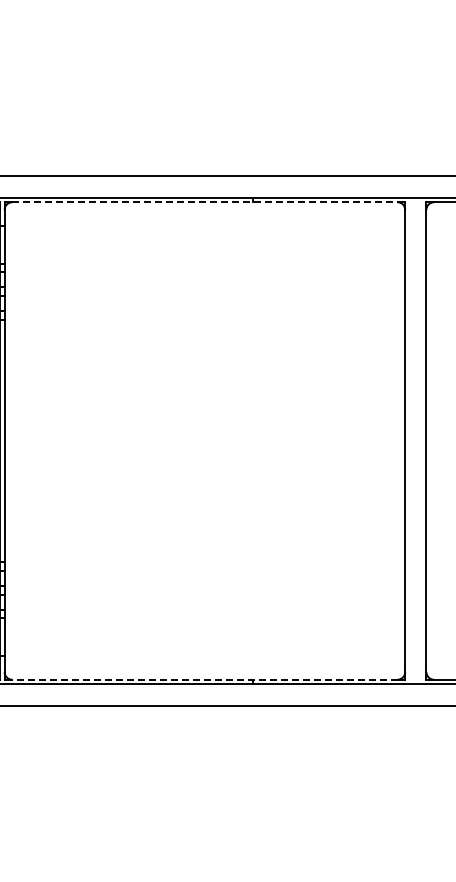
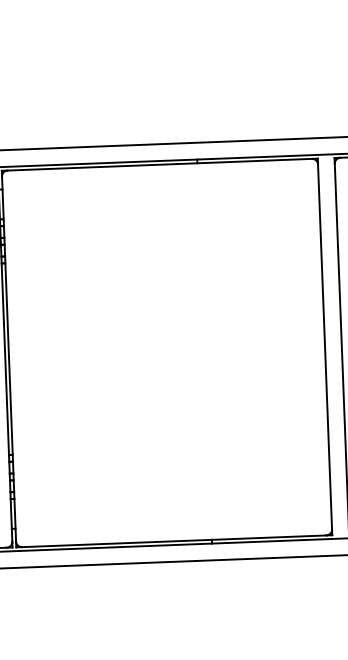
line: (204, 202) -> (159, 164), dashed -> solid
line: (204, 679) -> (173, 541), dashed -> solid

